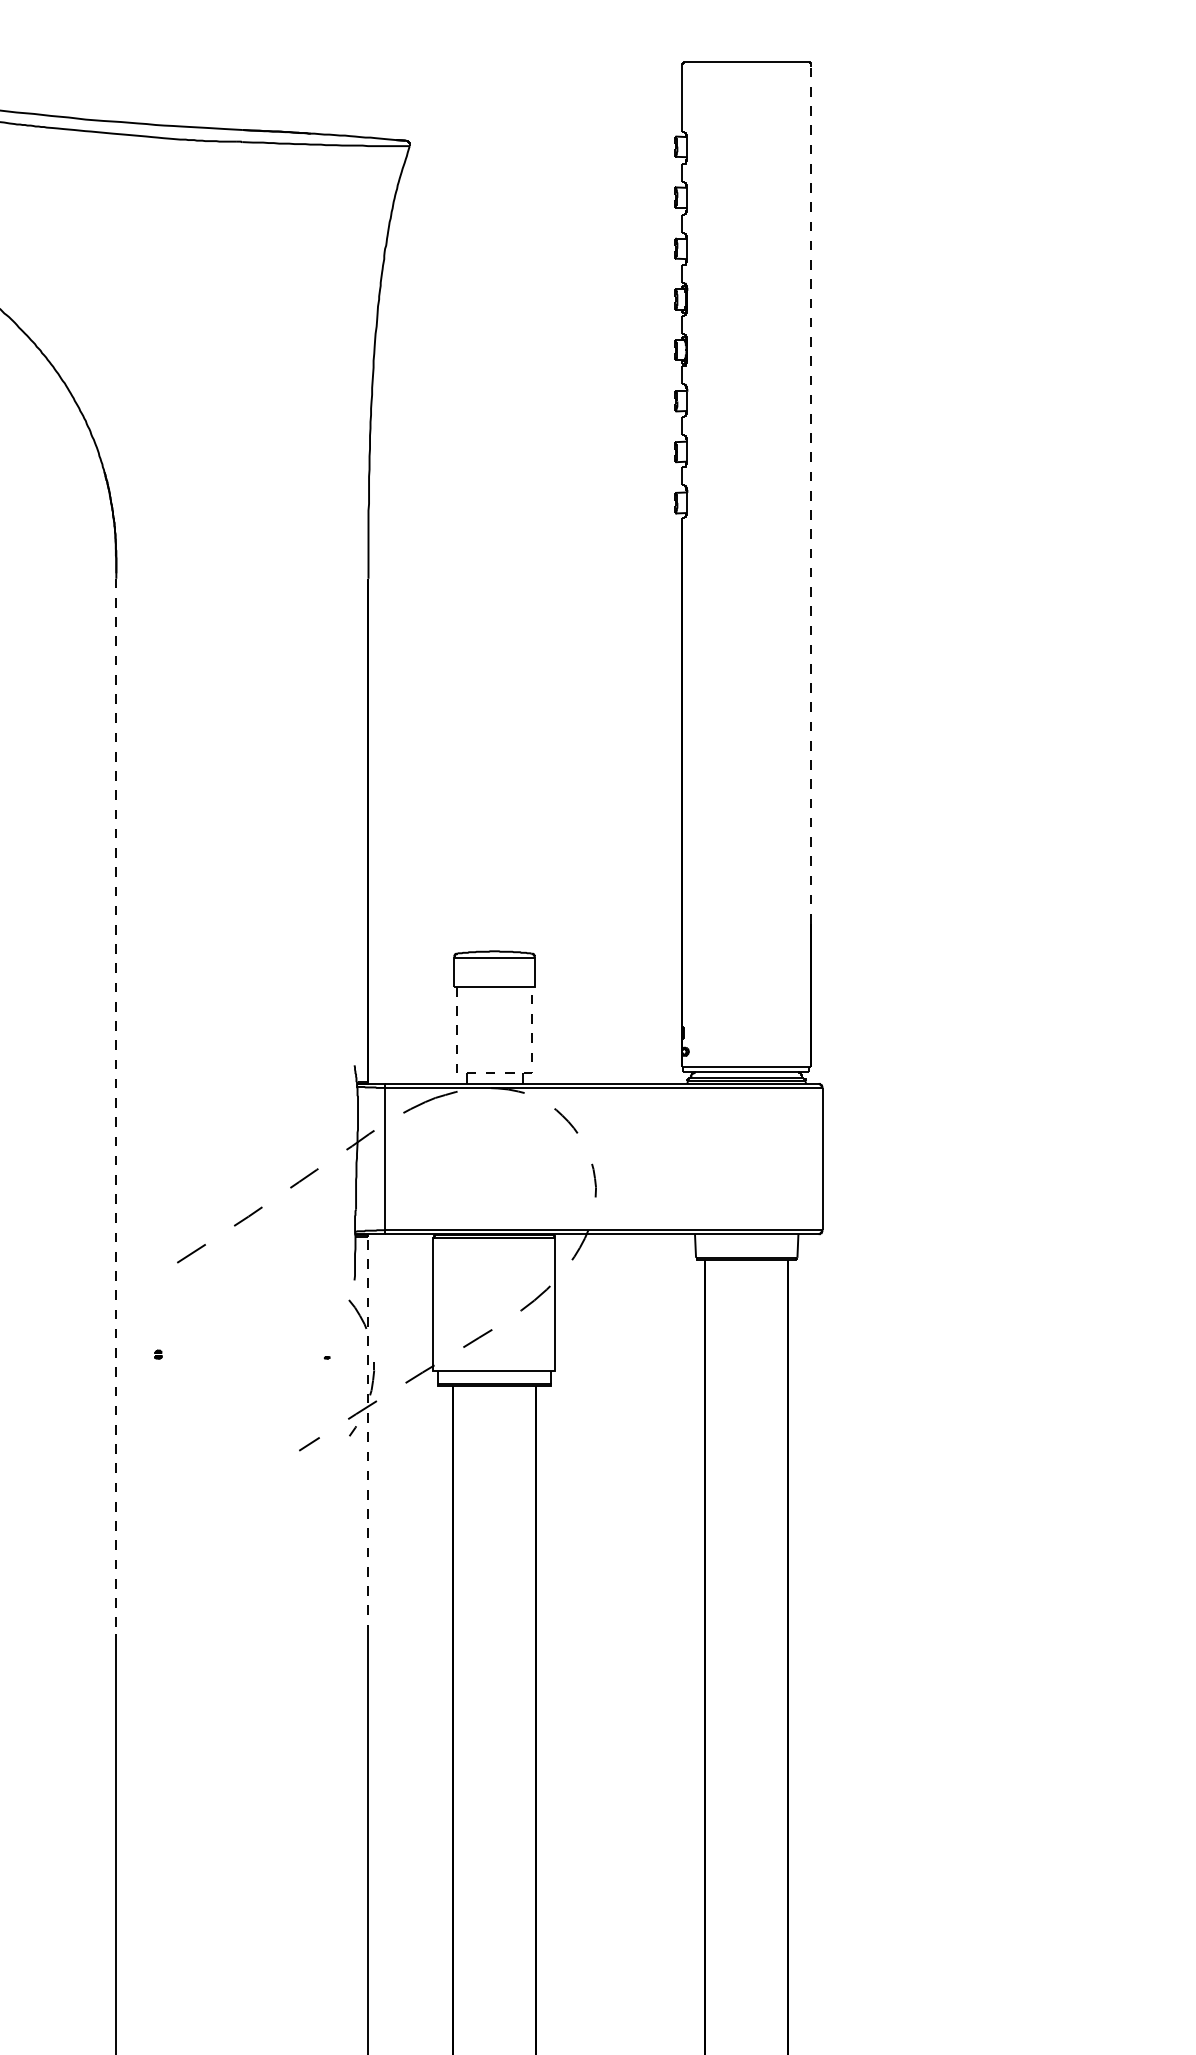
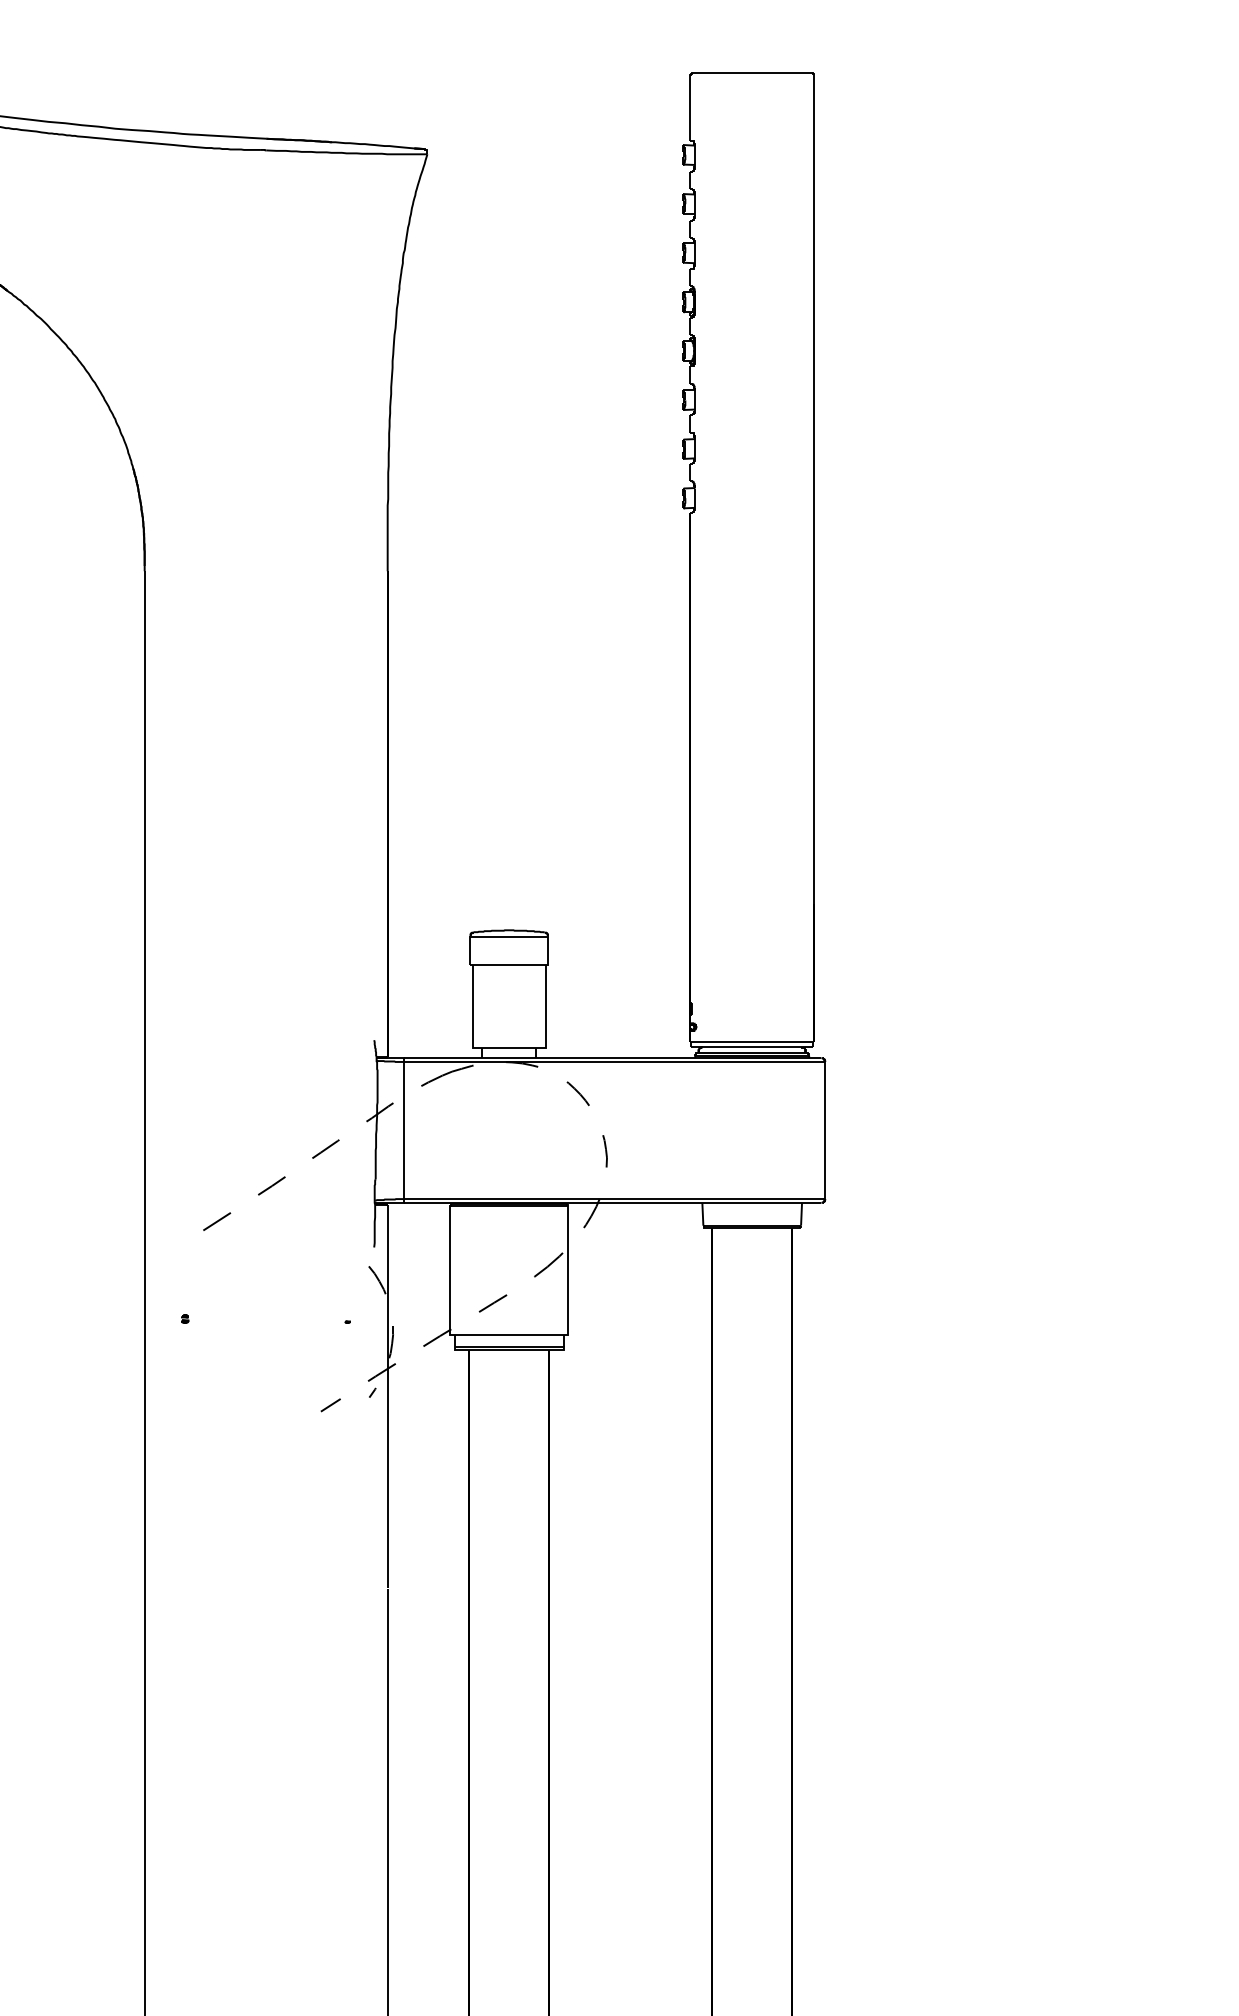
line: (811, 494) -> (814, 490), dashed -> solid
line: (494, 1072) -> (509, 1047), dashed -> solid
line: (116, 1106) -> (144, 1079), dashed -> solid
line: (368, 1435) -> (387, 1396), dashed -> solid

